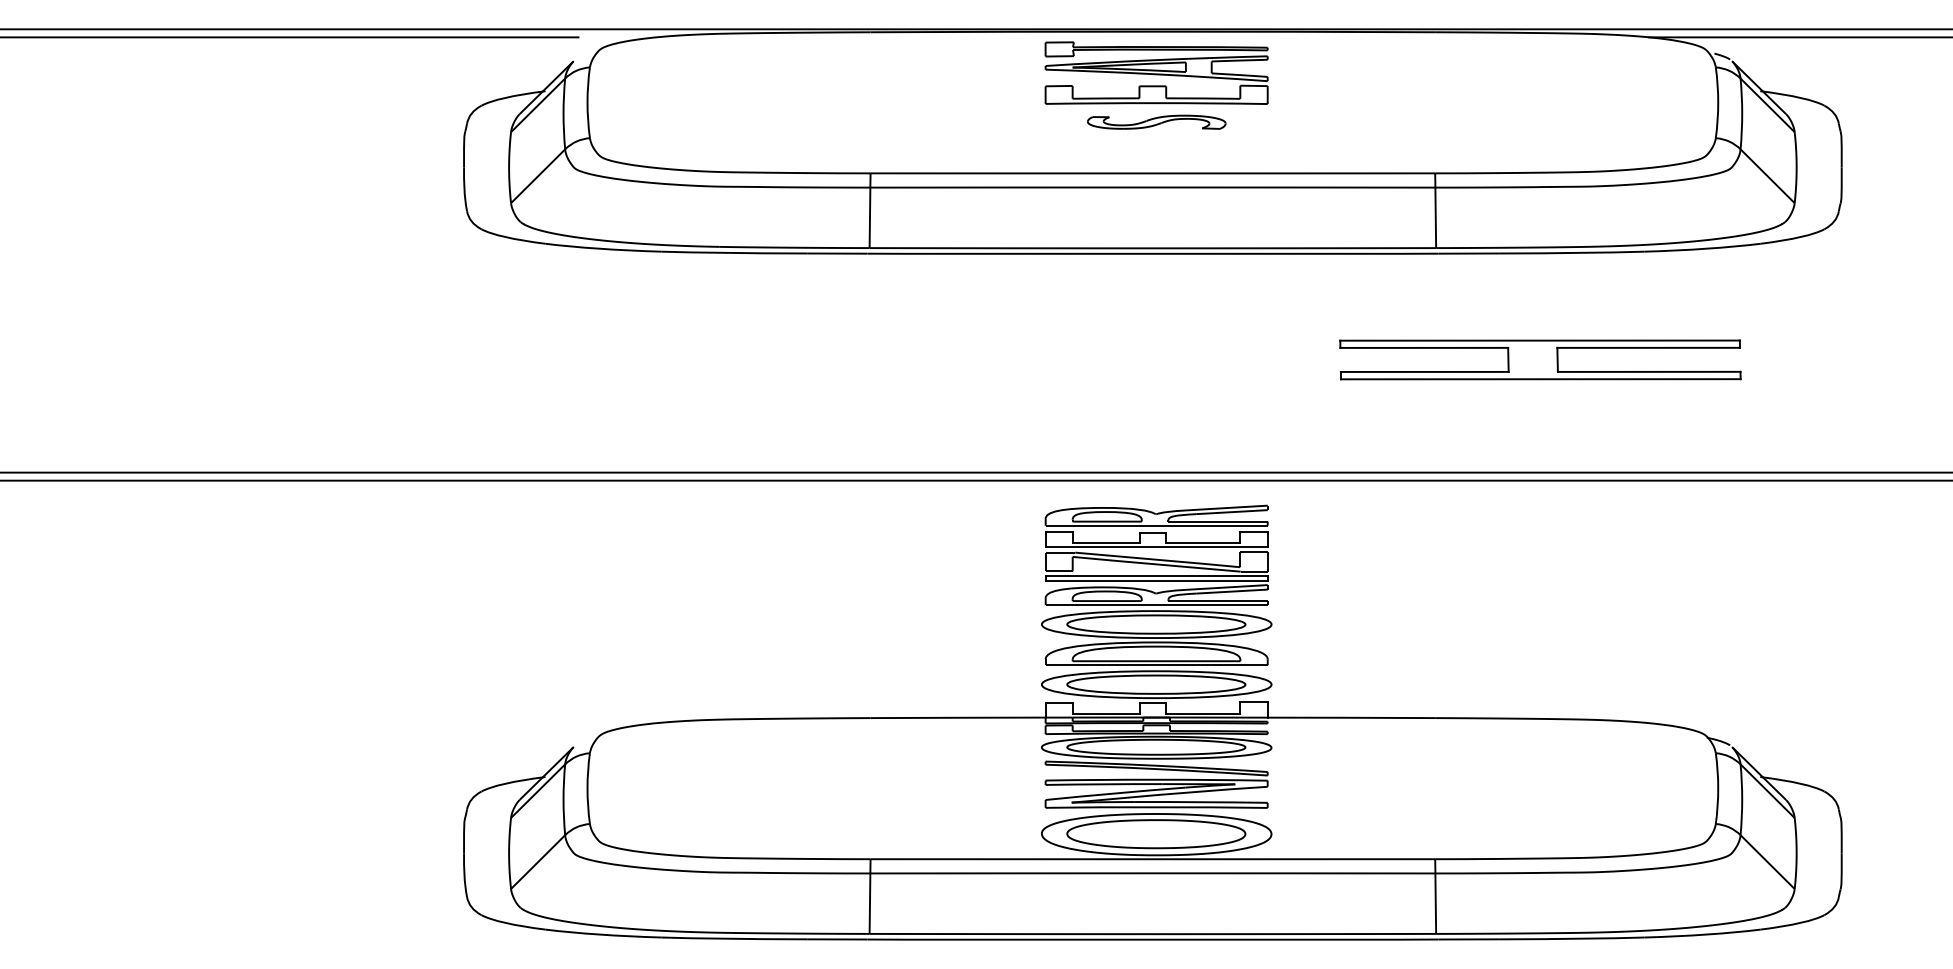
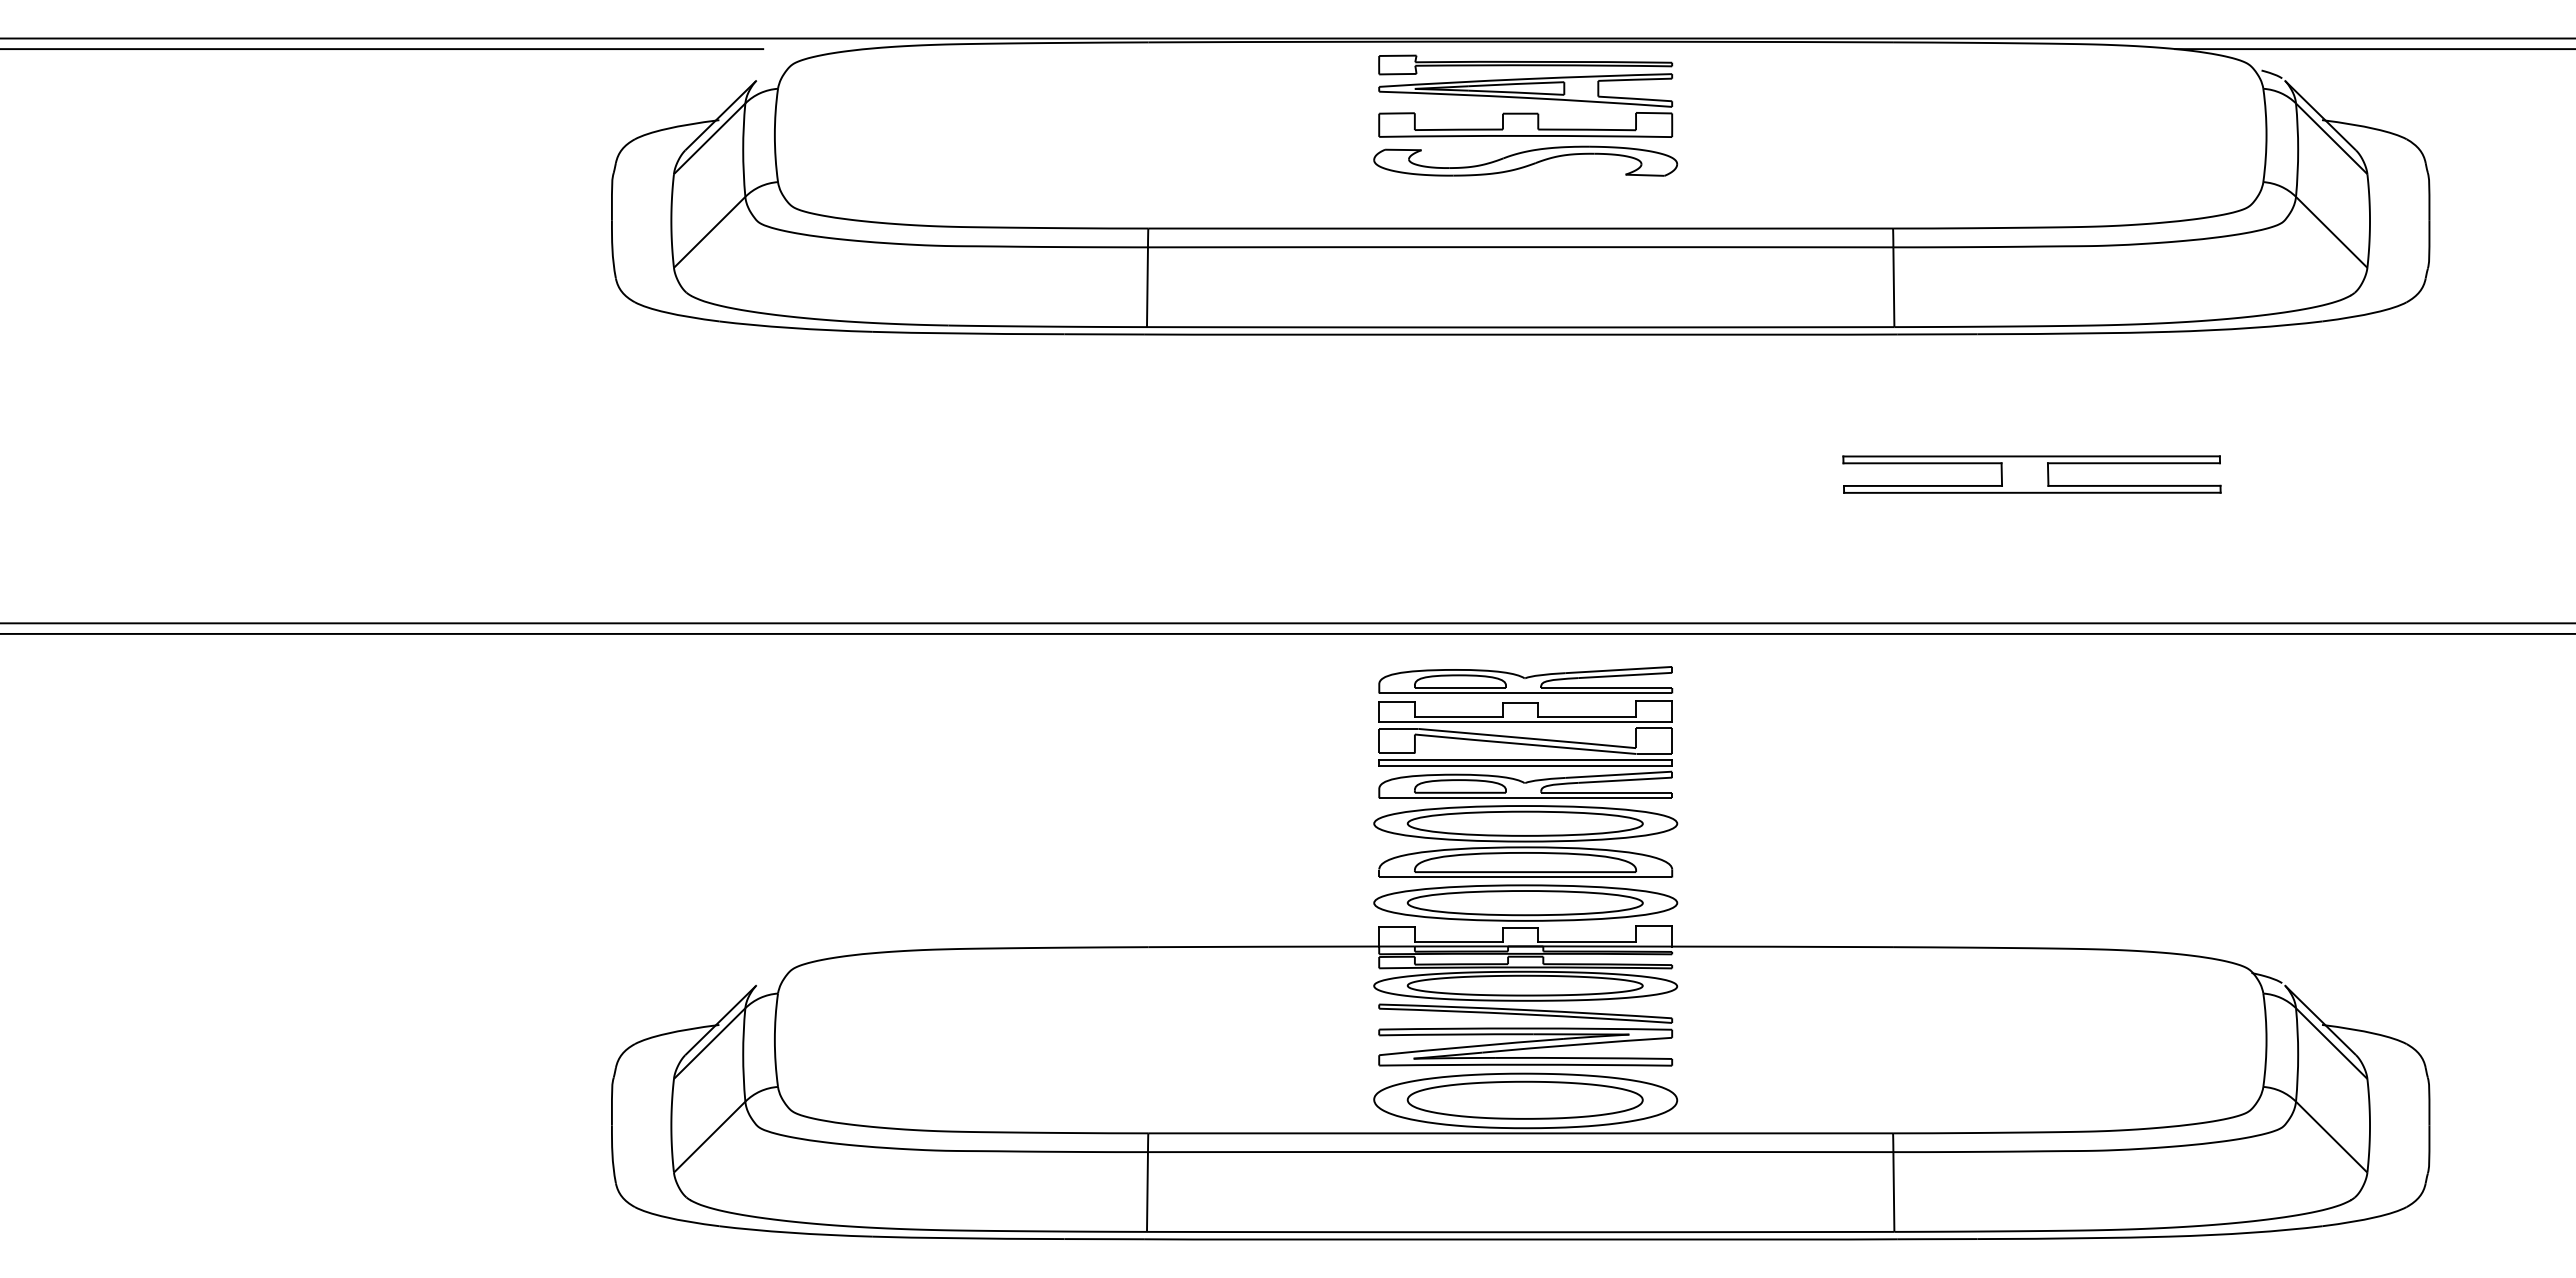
part: (1156, 121) -> (1525, 160), size x1.67
part: (1540, 359) -> (2031, 474), size x0.71

